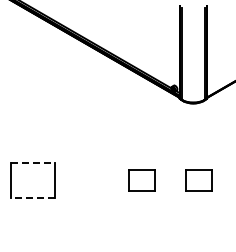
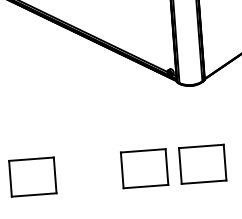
line: (33, 162) -> (31, 158), dashed -> solid
part: (141, 180) -> (144, 168), size x1.67
part: (198, 180) -> (202, 164), size x1.67
line: (33, 197) -> (34, 194), dashed -> solid

